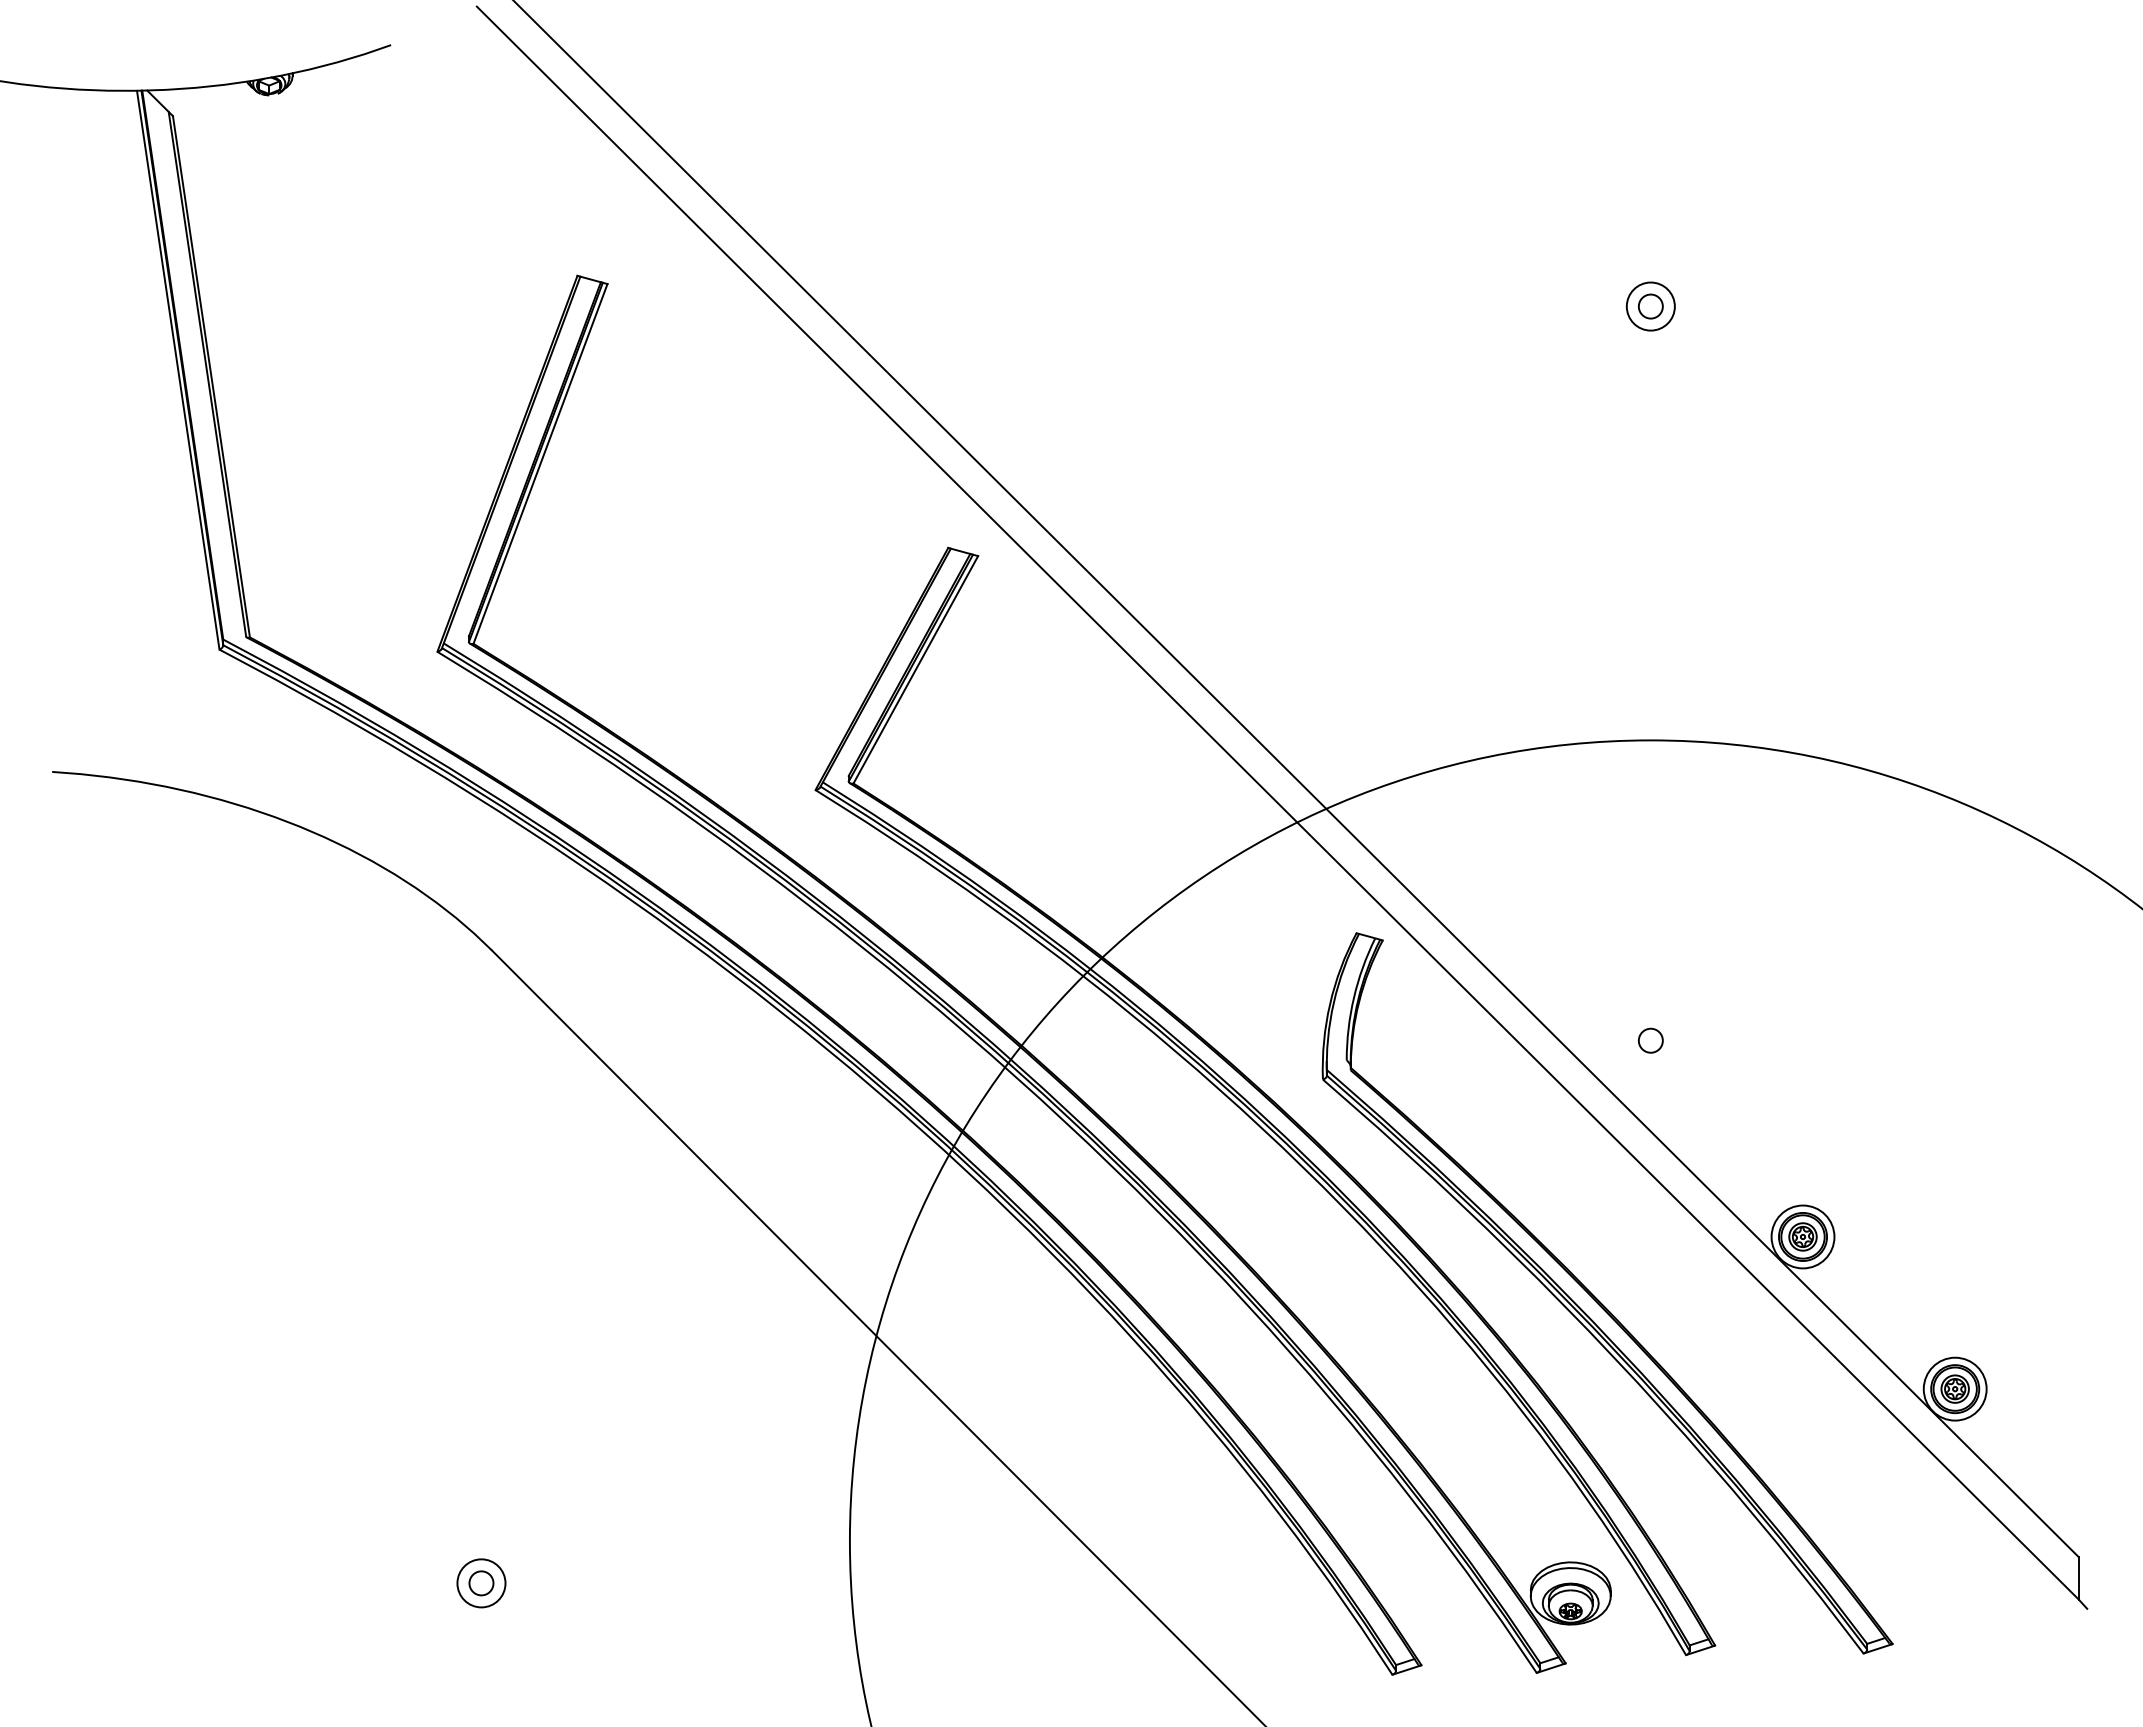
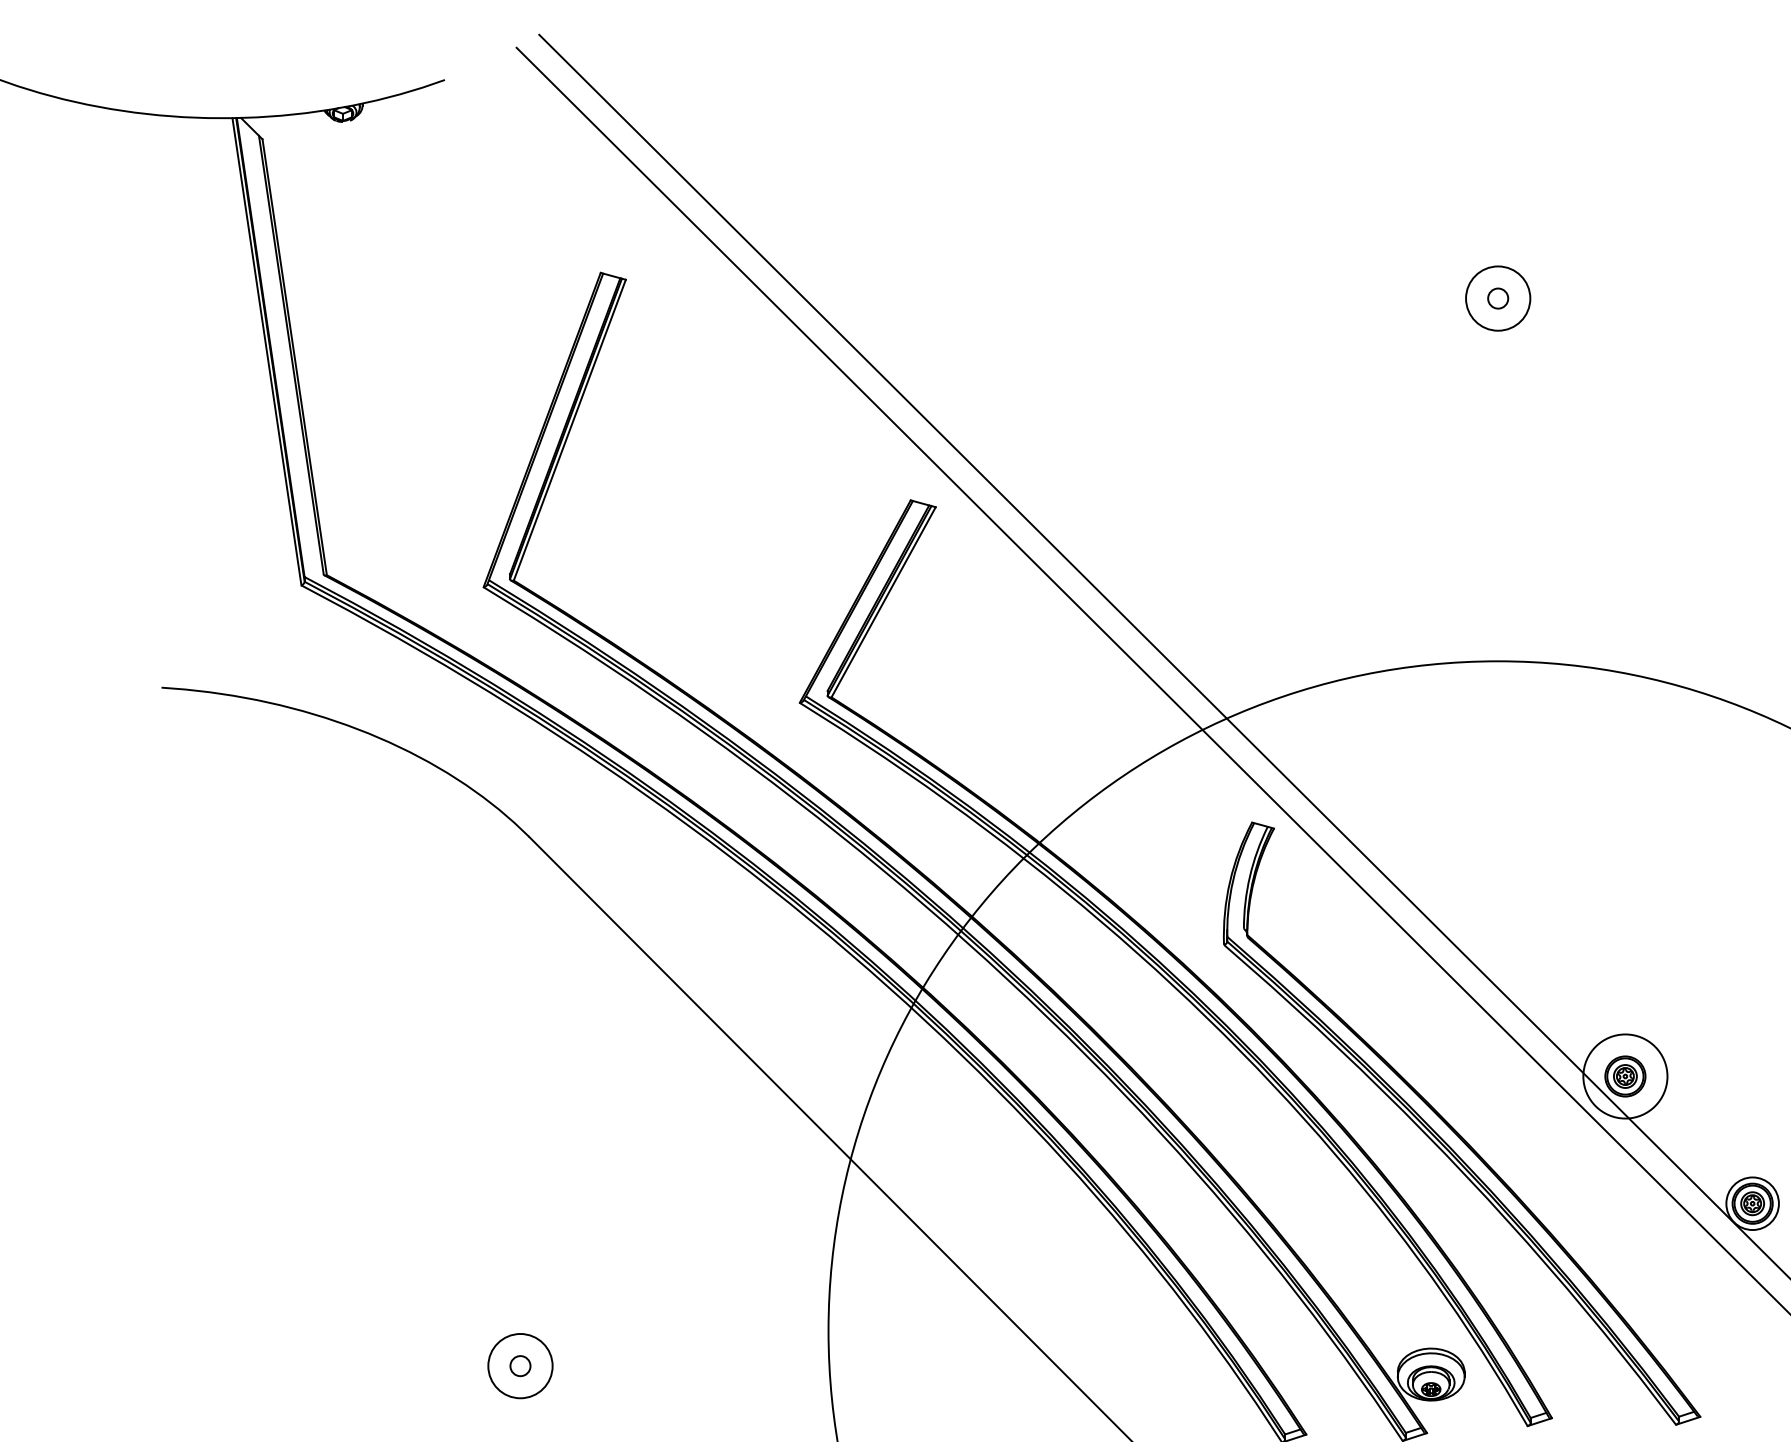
circle: (1650, 306) -> (1497, 298), size x1.6
circle: (1650, 1040) -> (1497, 912), removed
circle: (1802, 1236) -> (1624, 1076), size x1.6
circle: (481, 1583) -> (520, 1366), size x1.6

